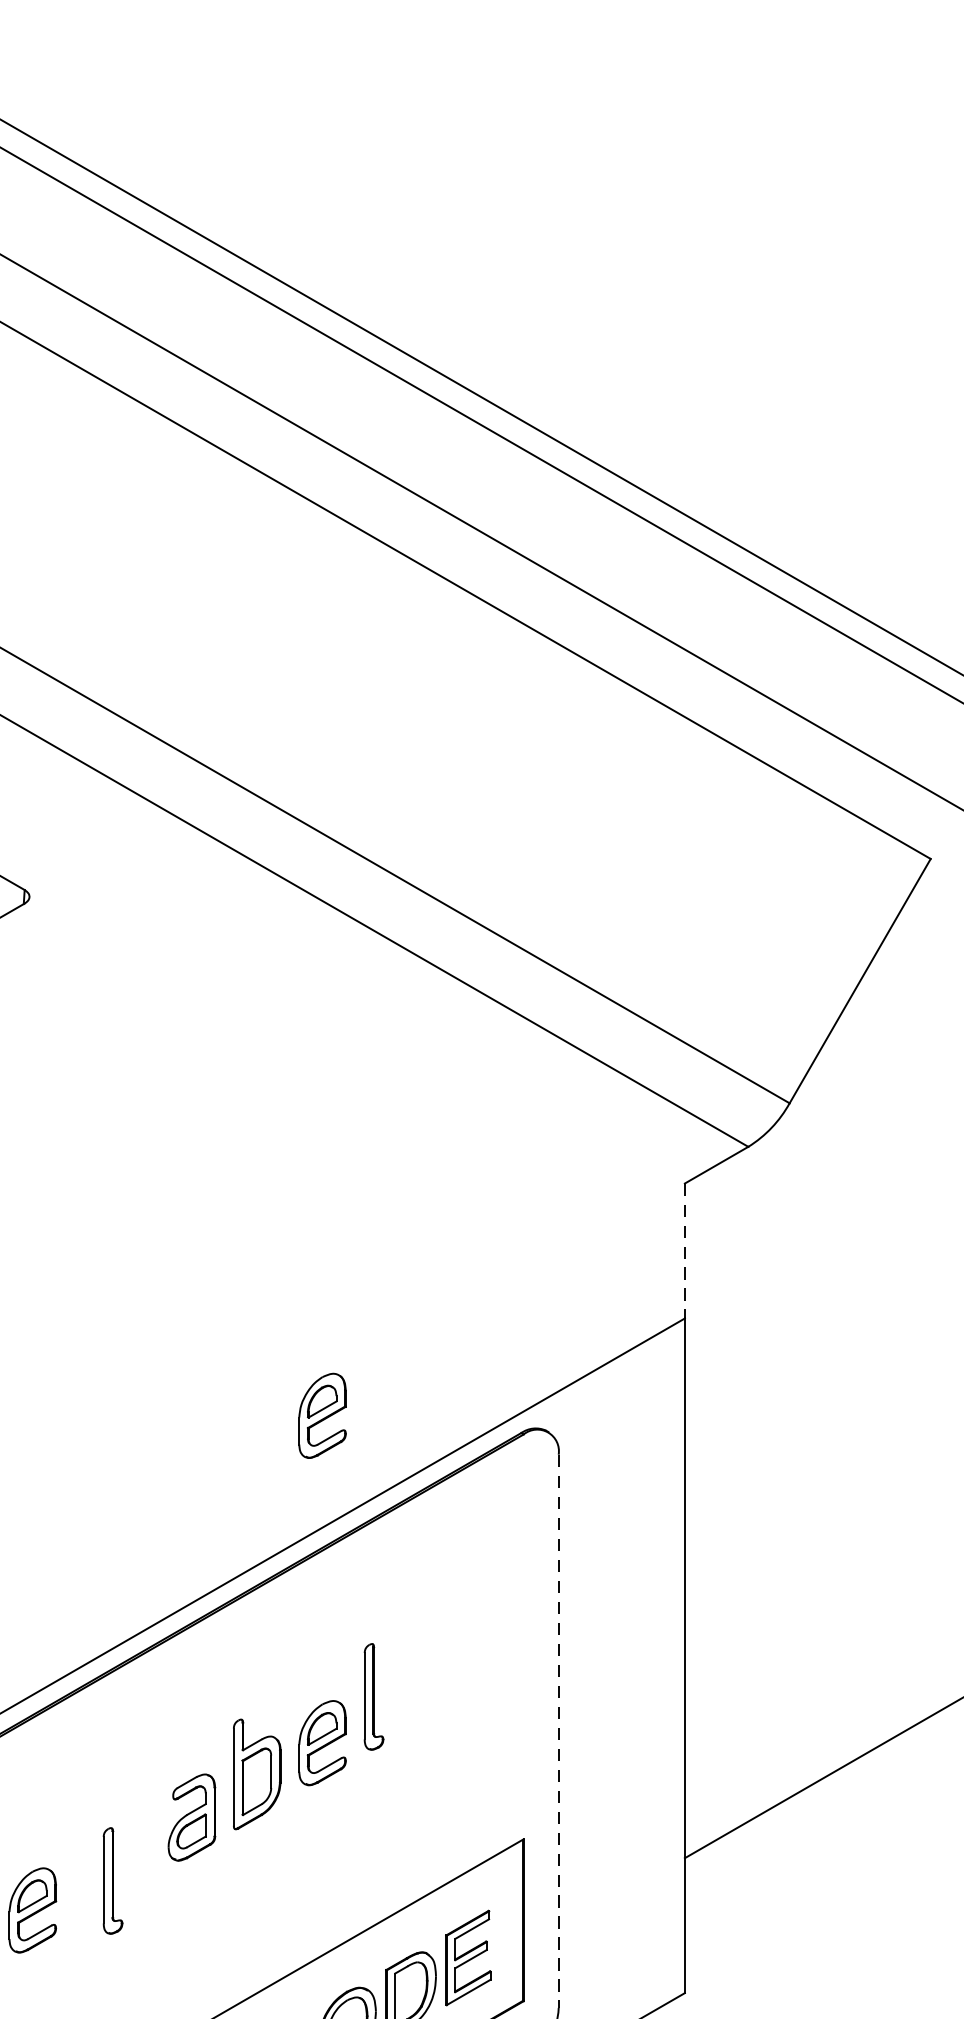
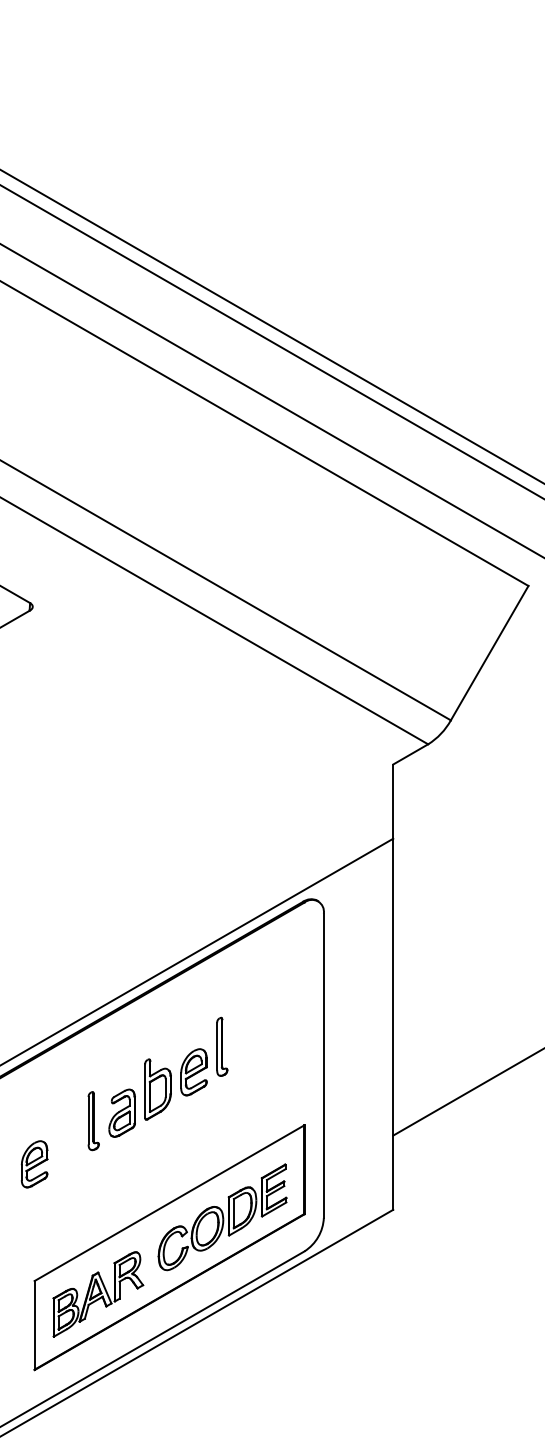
line: (685, 1252) -> (393, 802), dashed -> solid
part: (321, 1416) -> (193, 892), removed
line: (558, 1732) -> (323, 1066), dashed -> solid
part: (112, 1881) -> (93, 1121), moved

